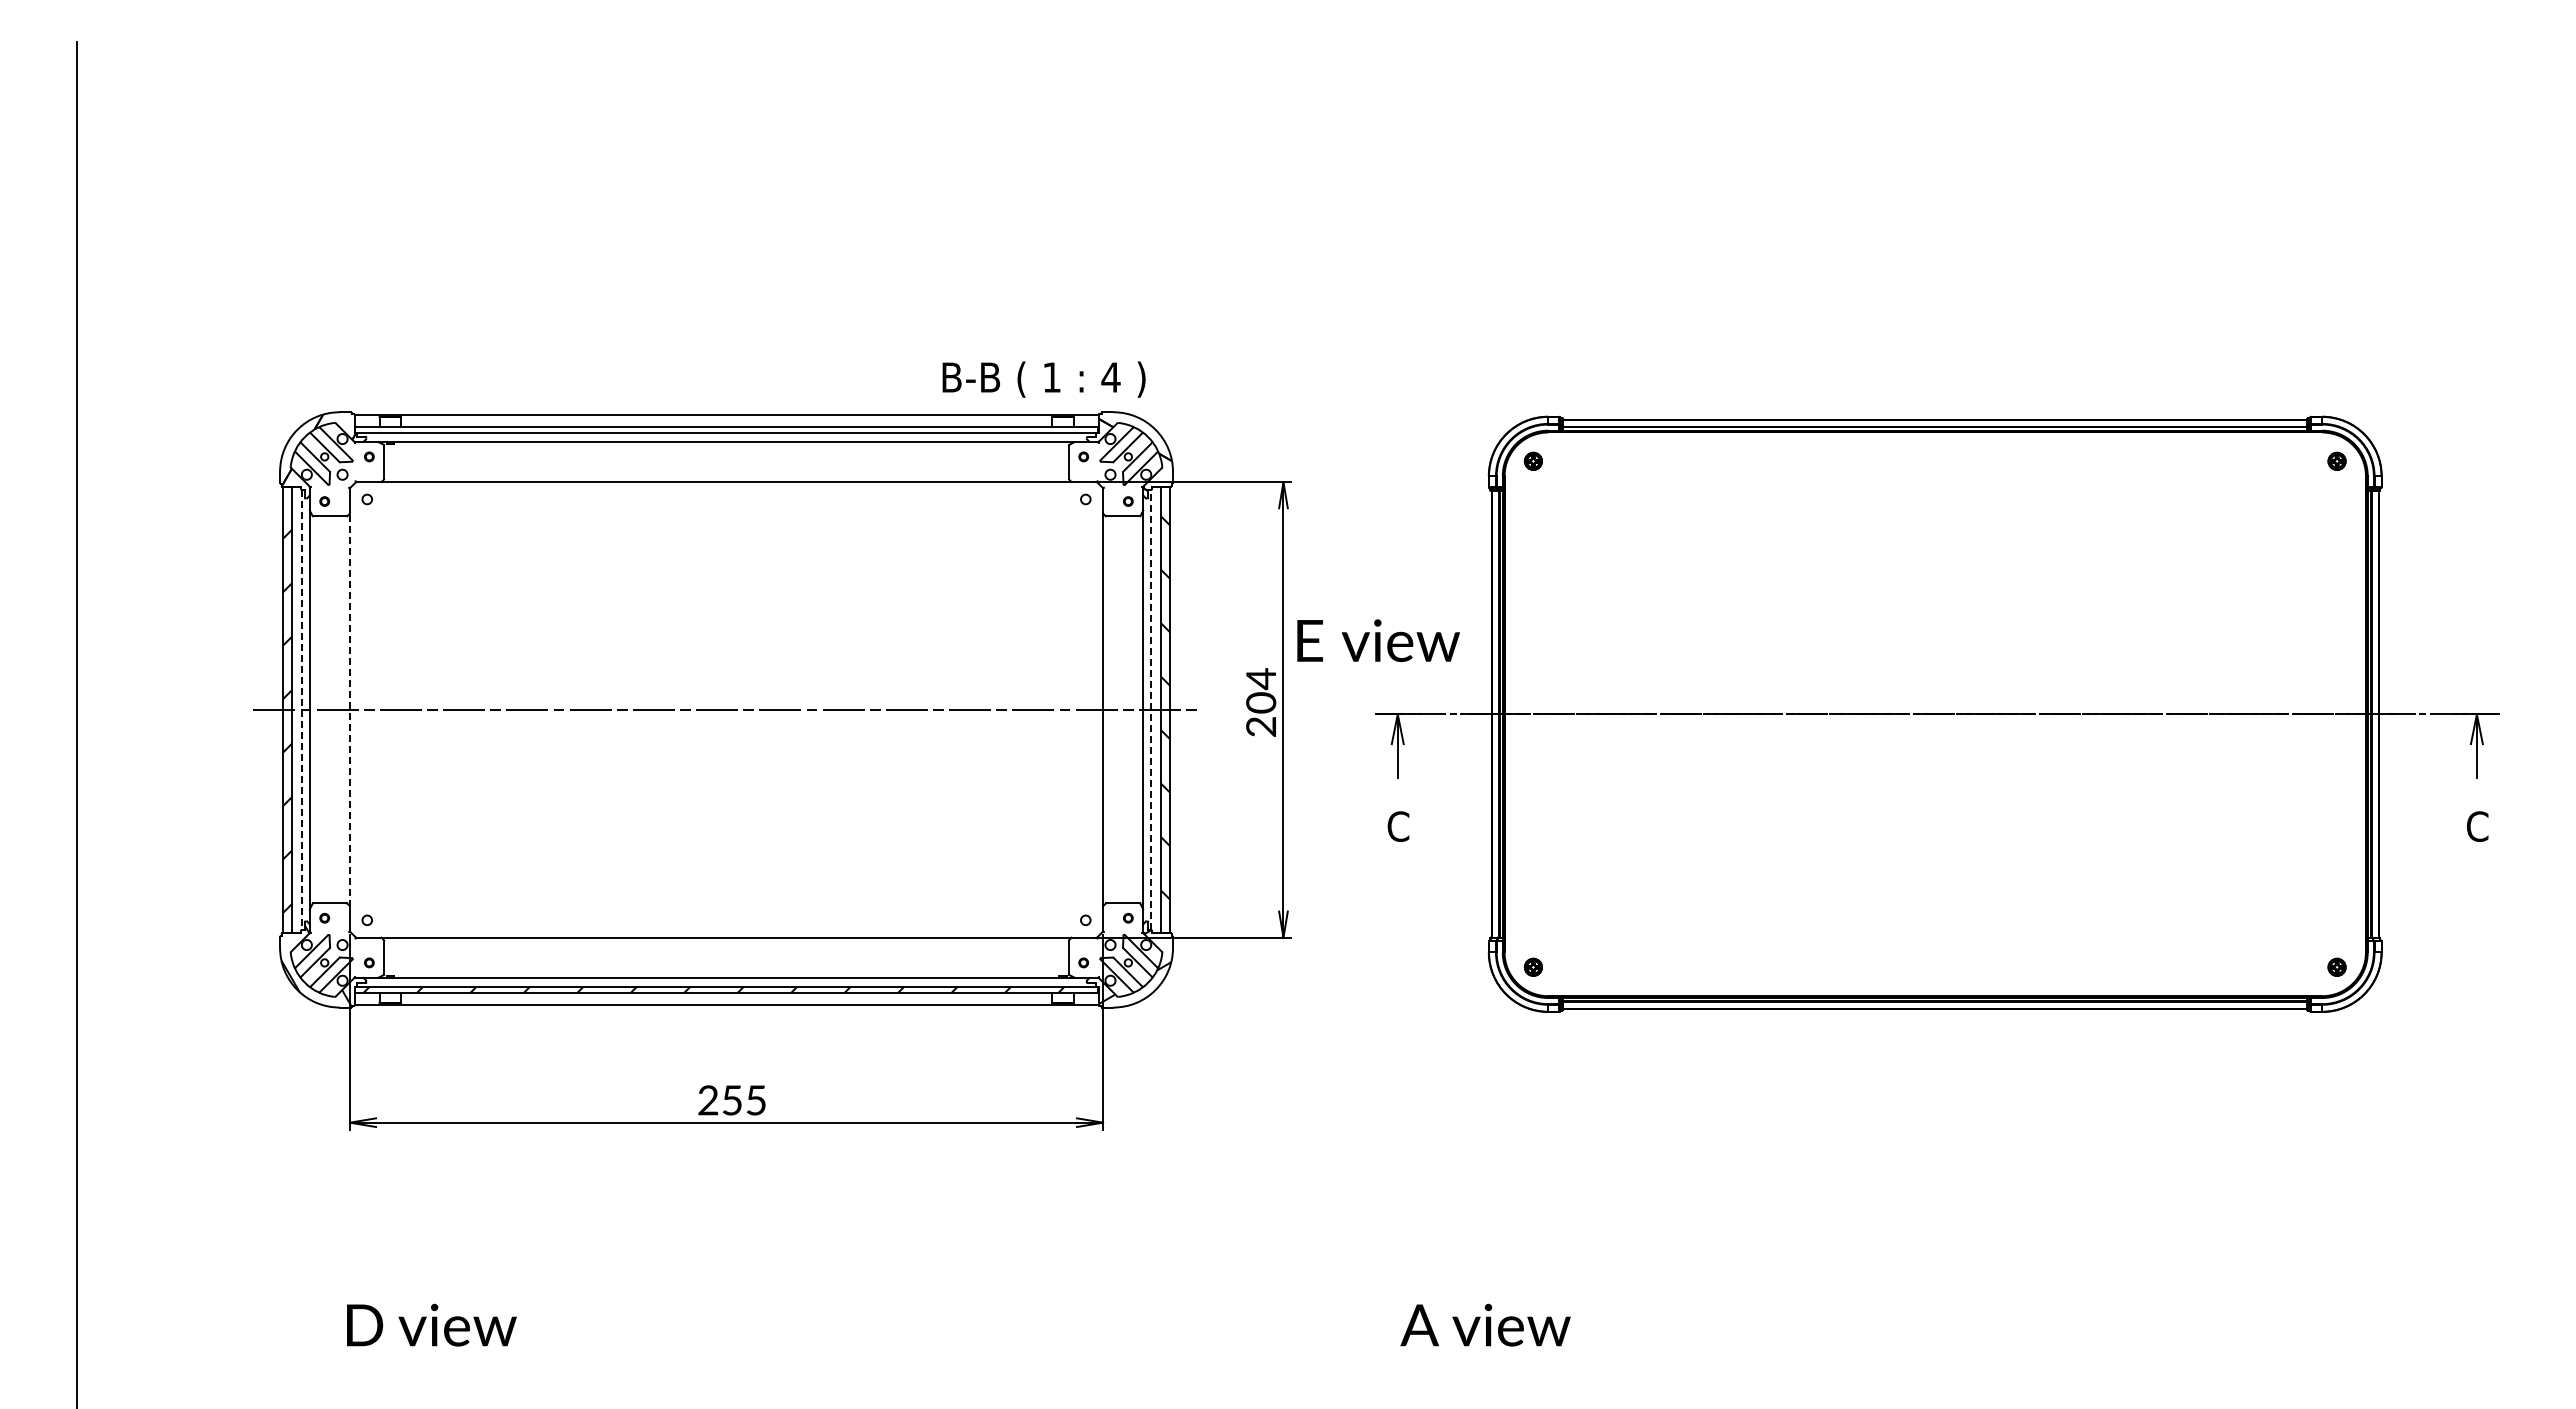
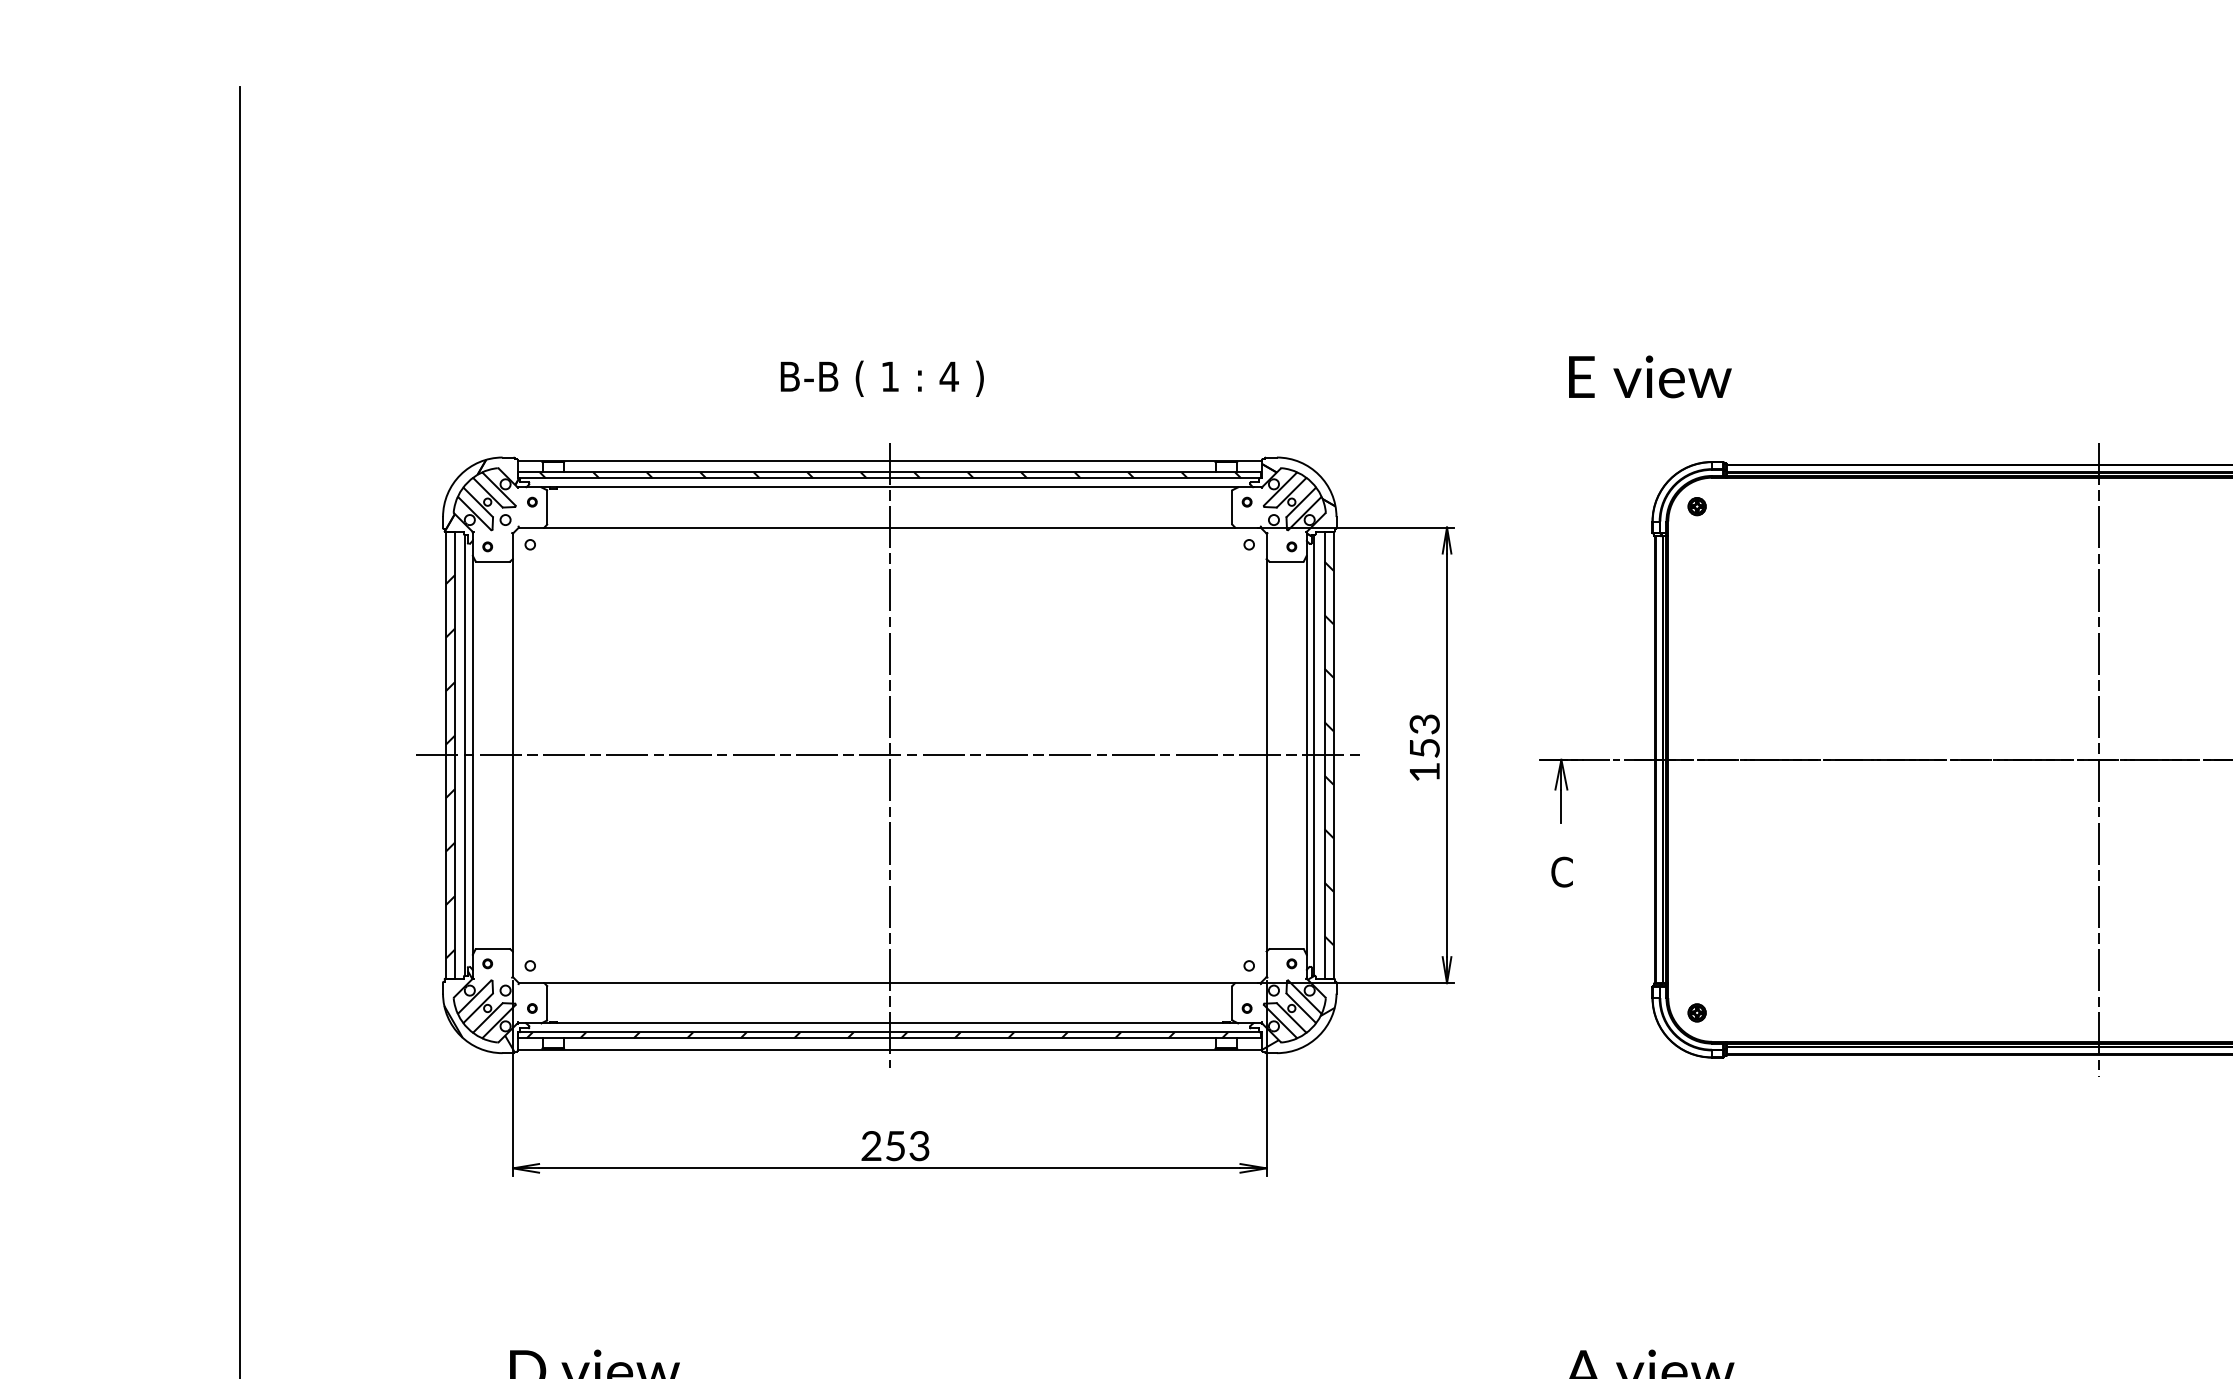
text: (1043, 379) -> (881, 378), moved
hatch: (726, 430) -> (889, 475), added
text: (1378, 640) -> (1650, 376), moved
text: (1261, 702) -> (1425, 747), 204 -> 153
line: (350, 709) -> (513, 754), dashed -> solid
line: (726, 709) -> (889, 754), added
line: (1150, 709) -> (1313, 754), dashed -> solid
line: (302, 710) -> (465, 755), dashed -> solid
line: (1935, 714) -> (2099, 759), added
text: (755, 1100) -> (918, 1146), 255 -> 253

